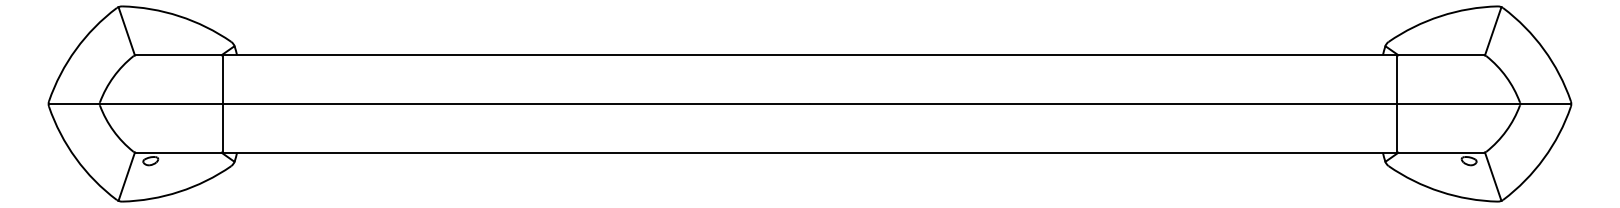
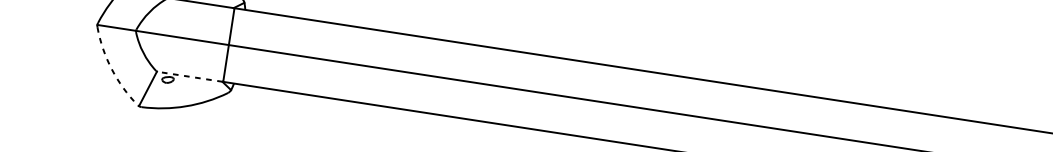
line: (178, 152) -> (189, 76), solid -> dashed
arc: (75, 158) -> (111, 69), solid -> dashed

